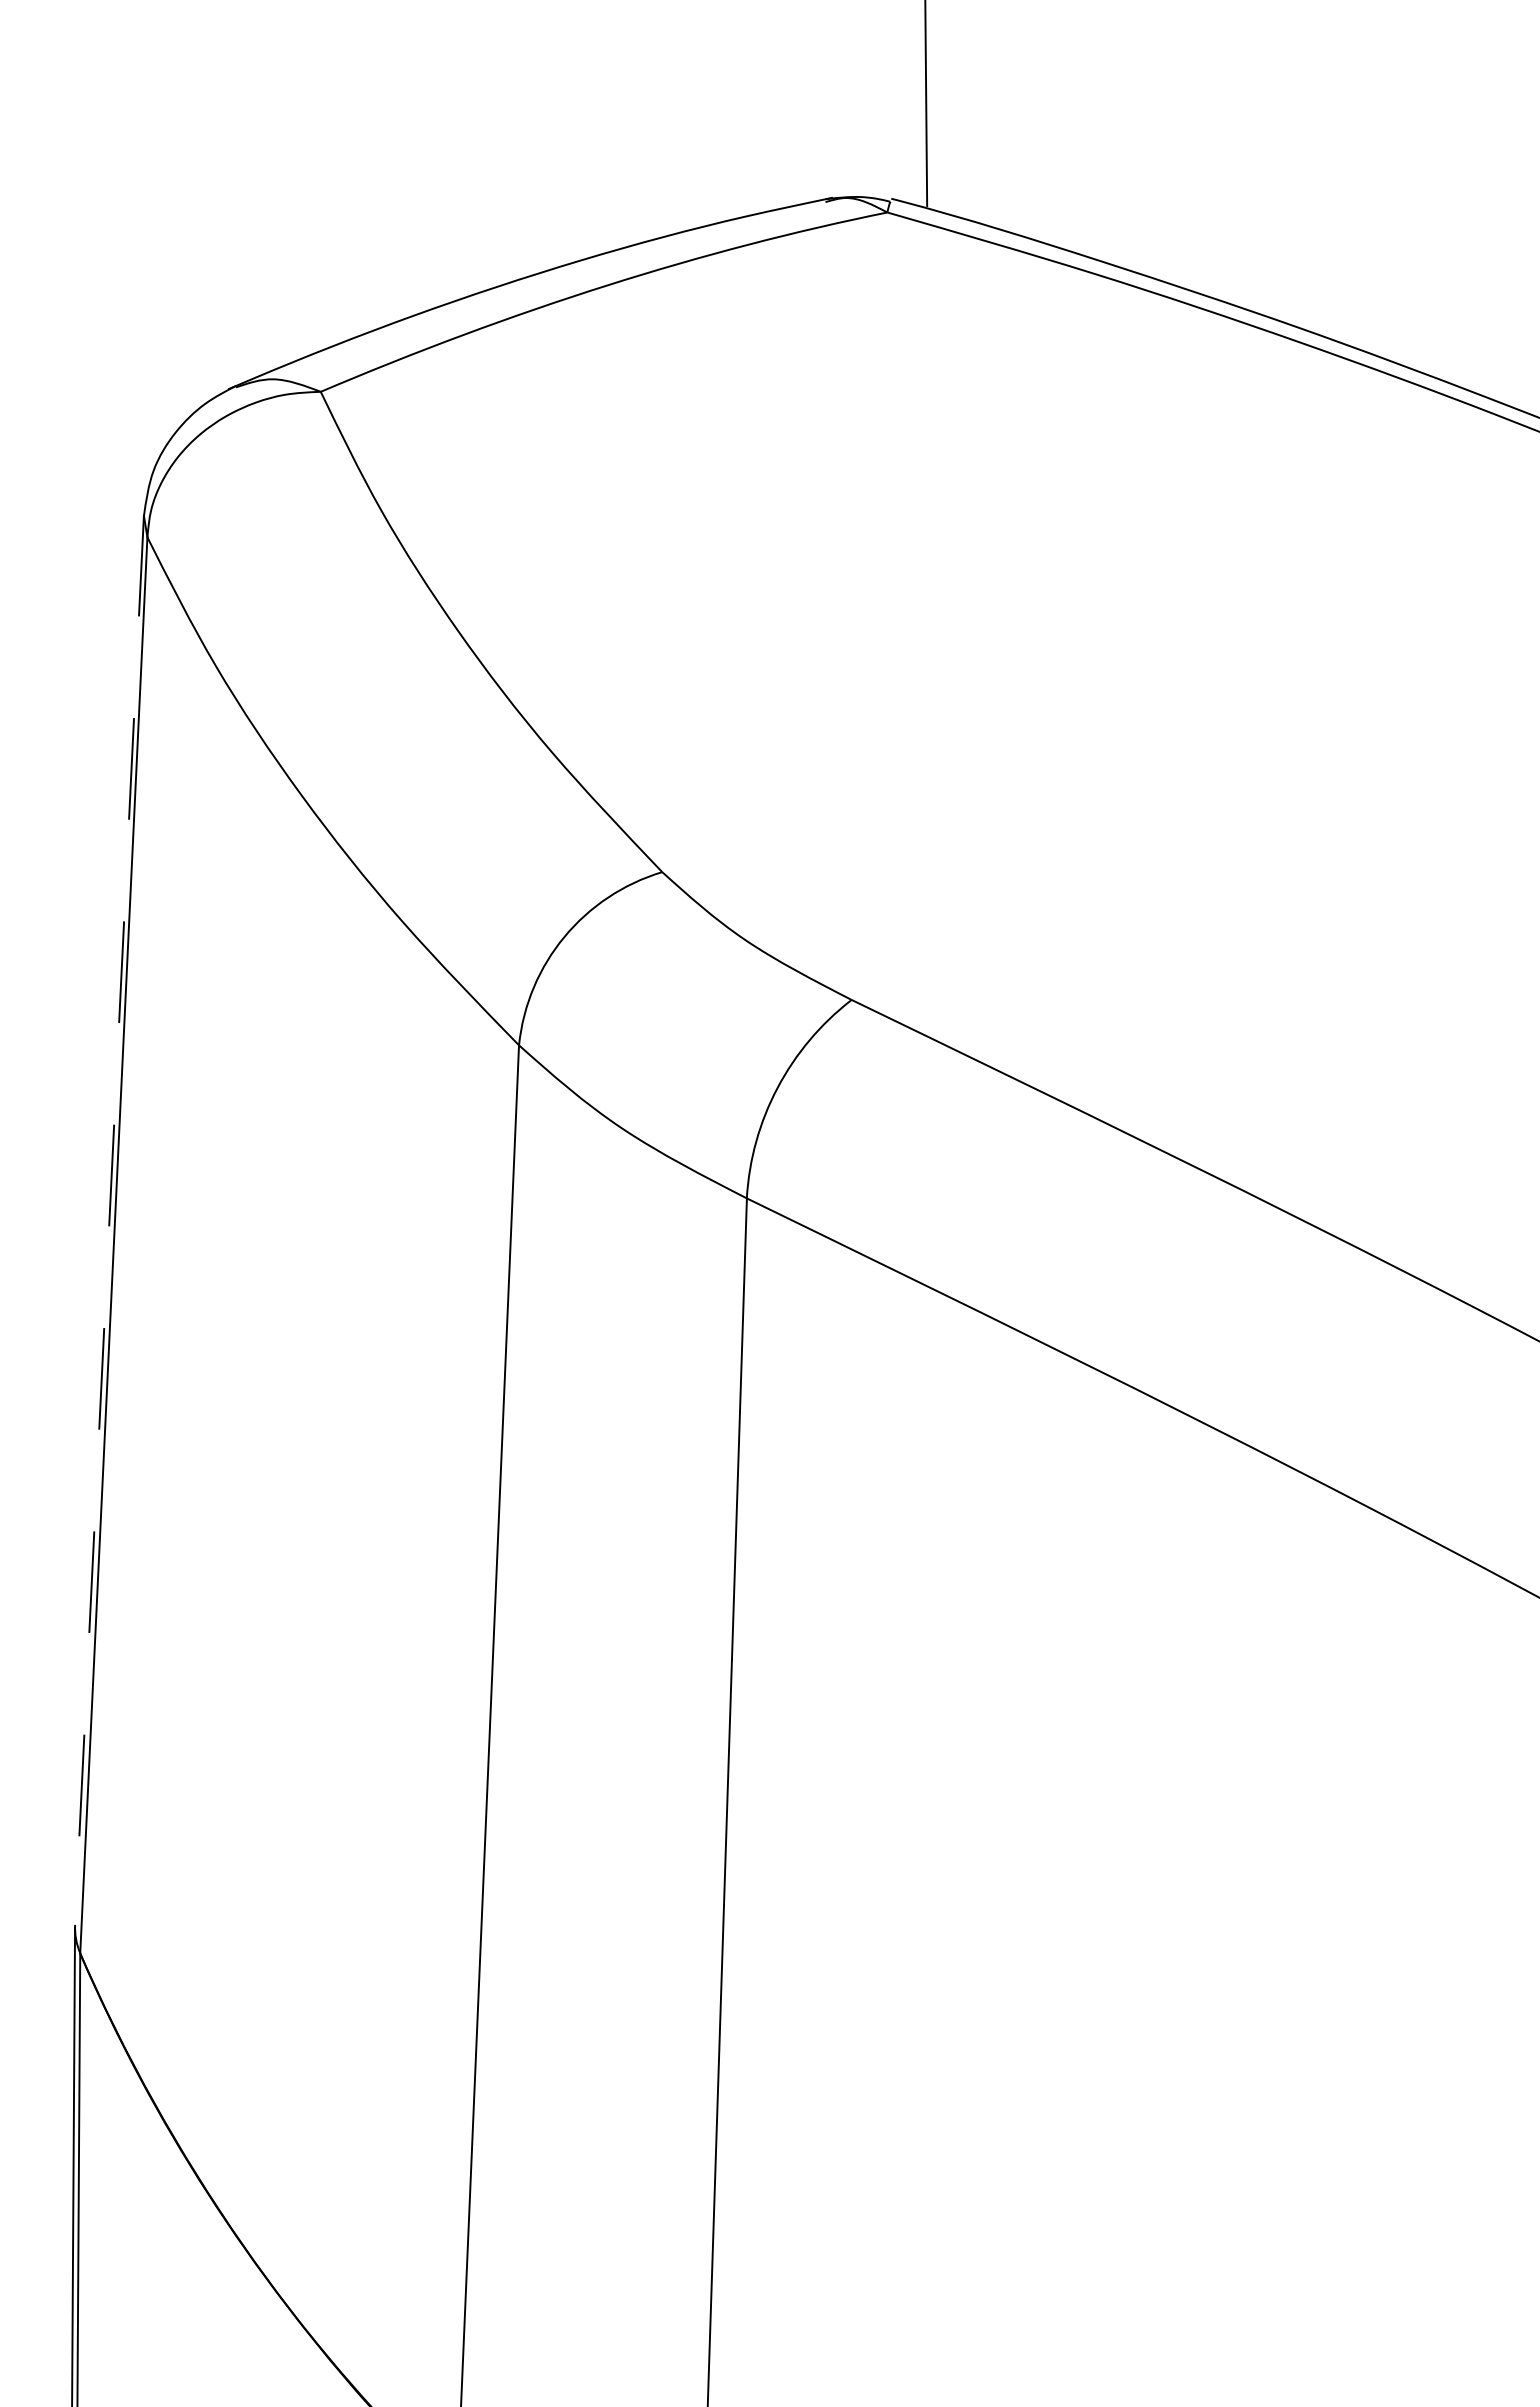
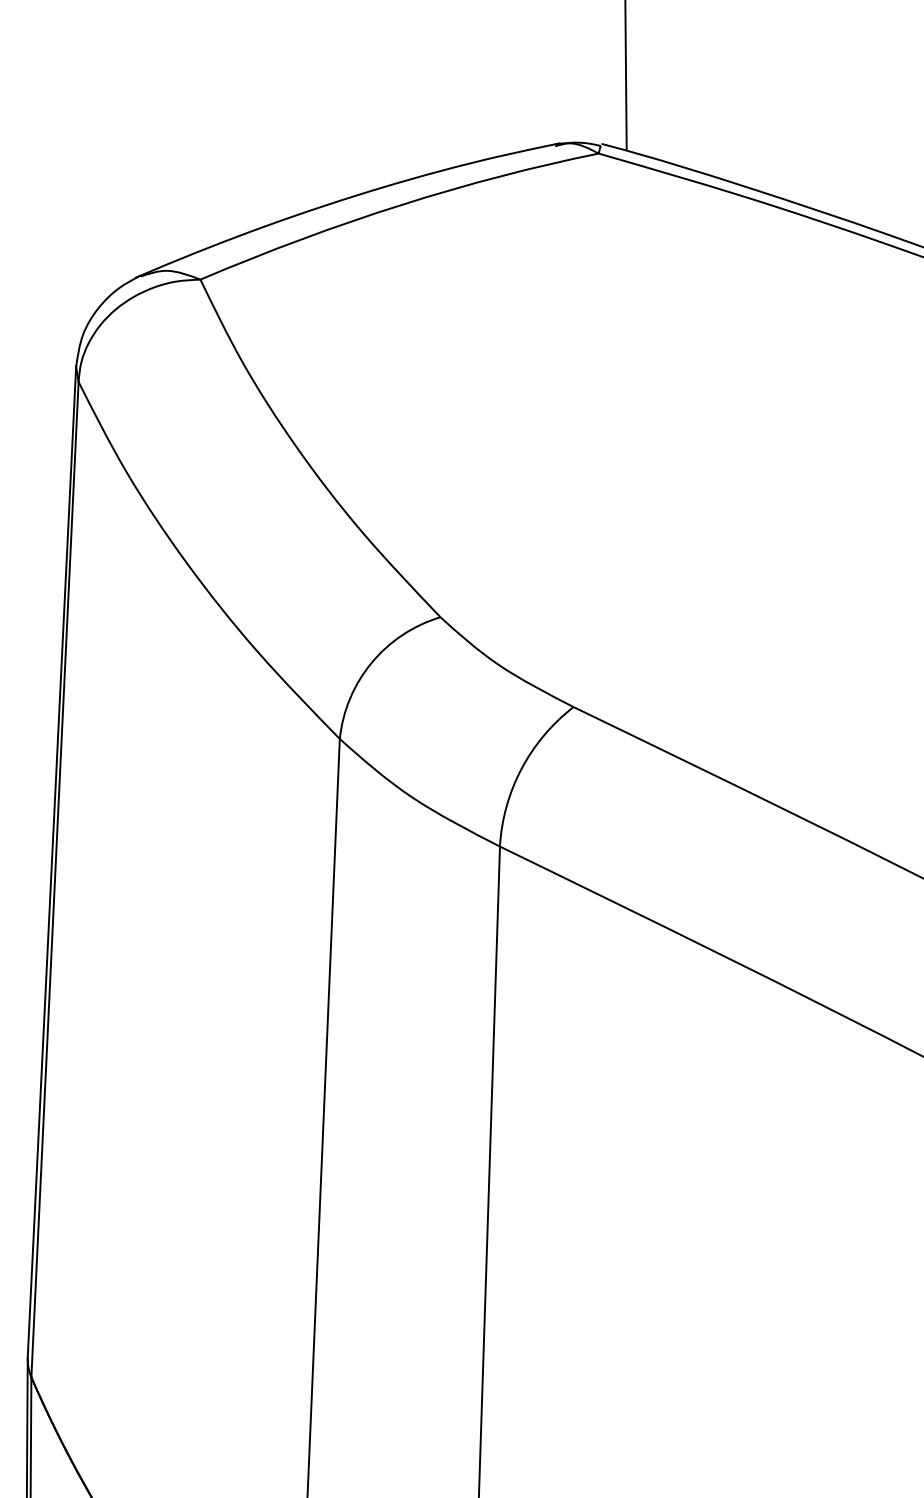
line: (109, 1219) -> (51, 861), dashed -> solid

